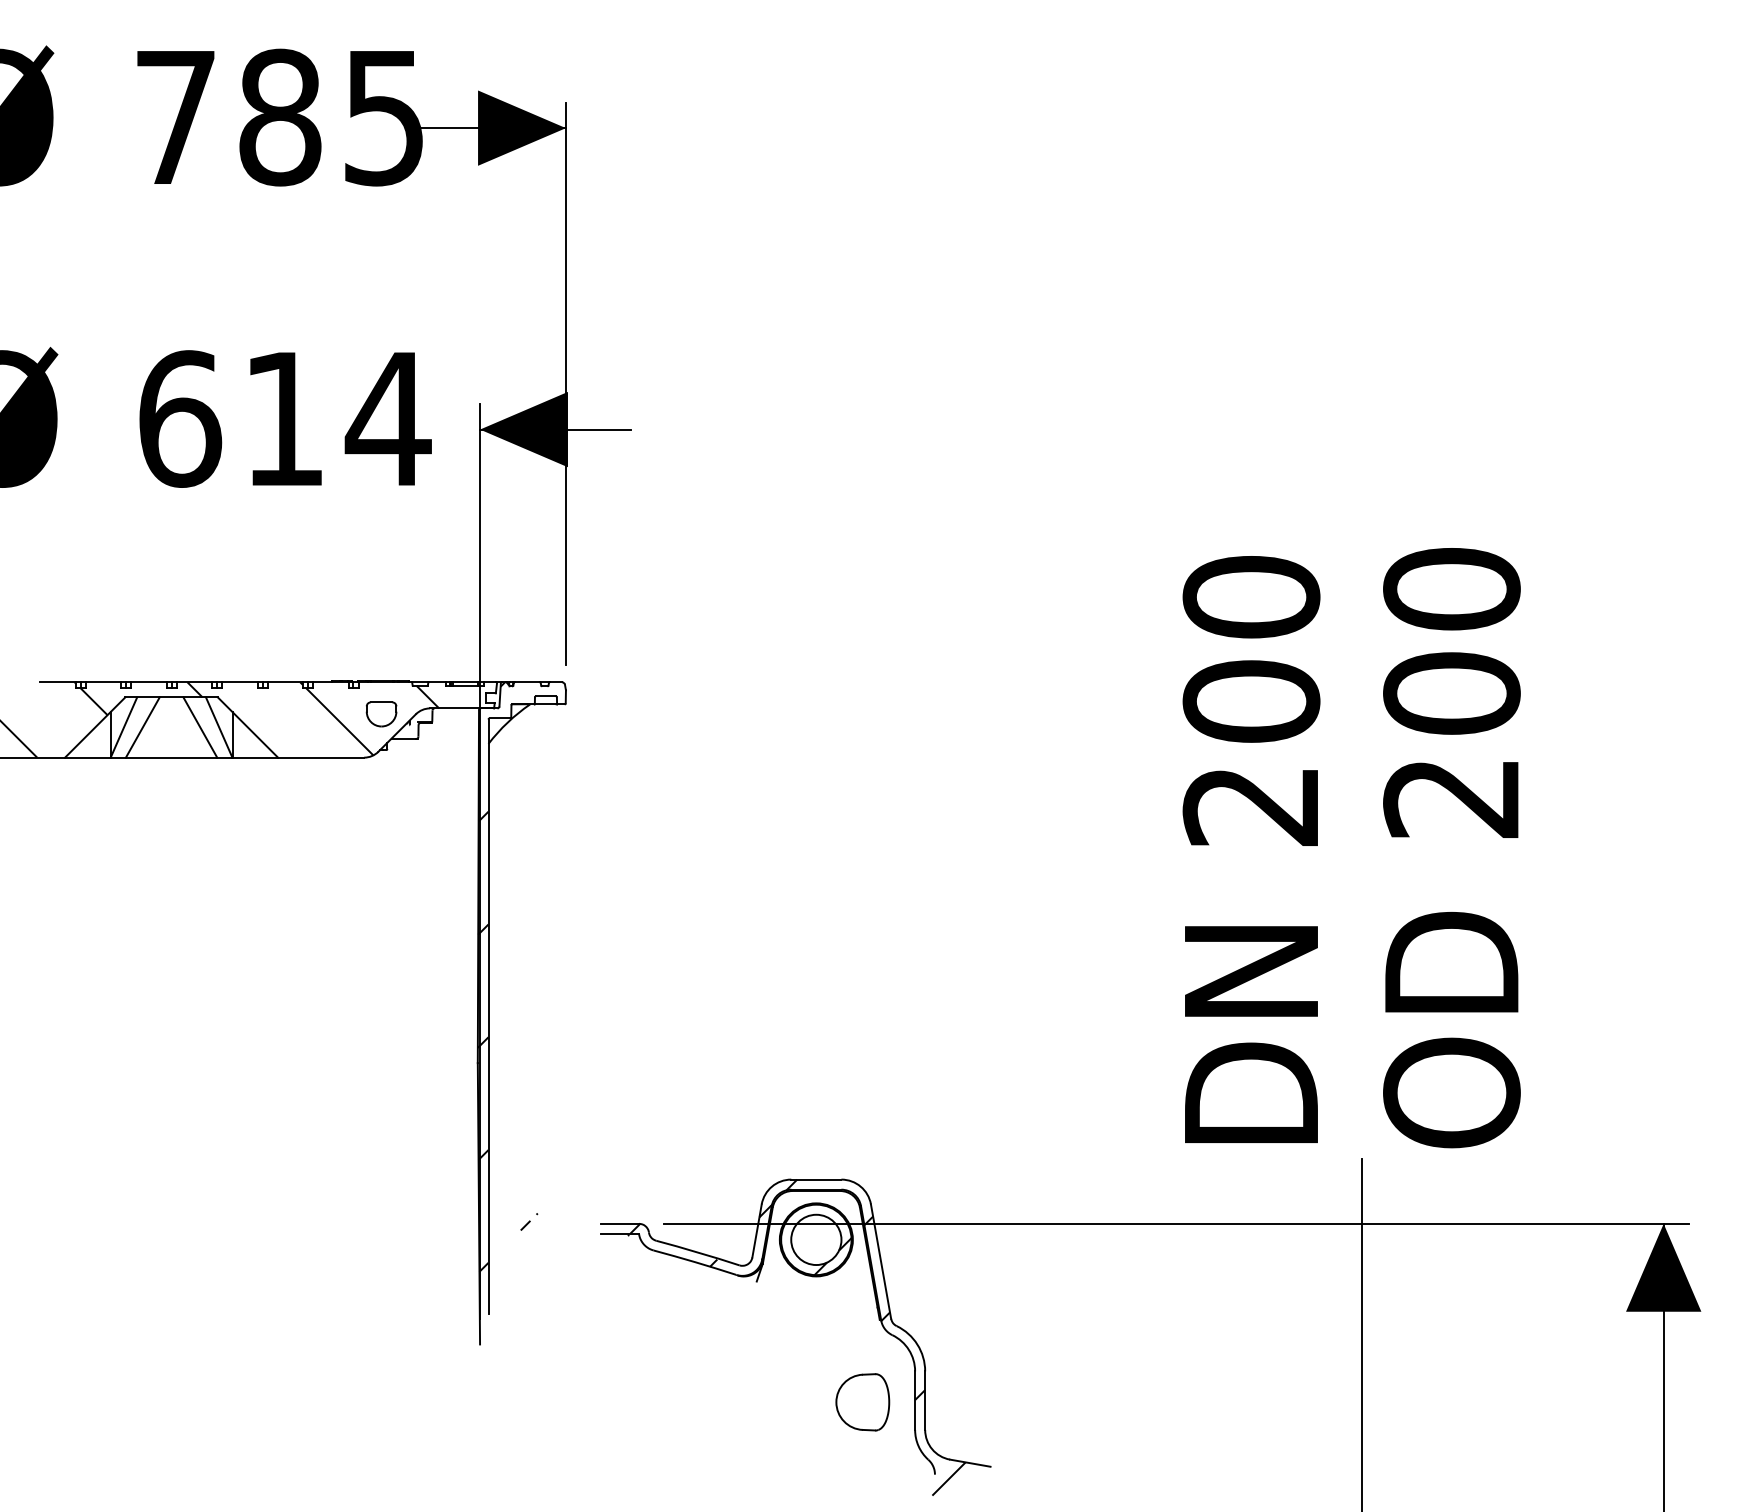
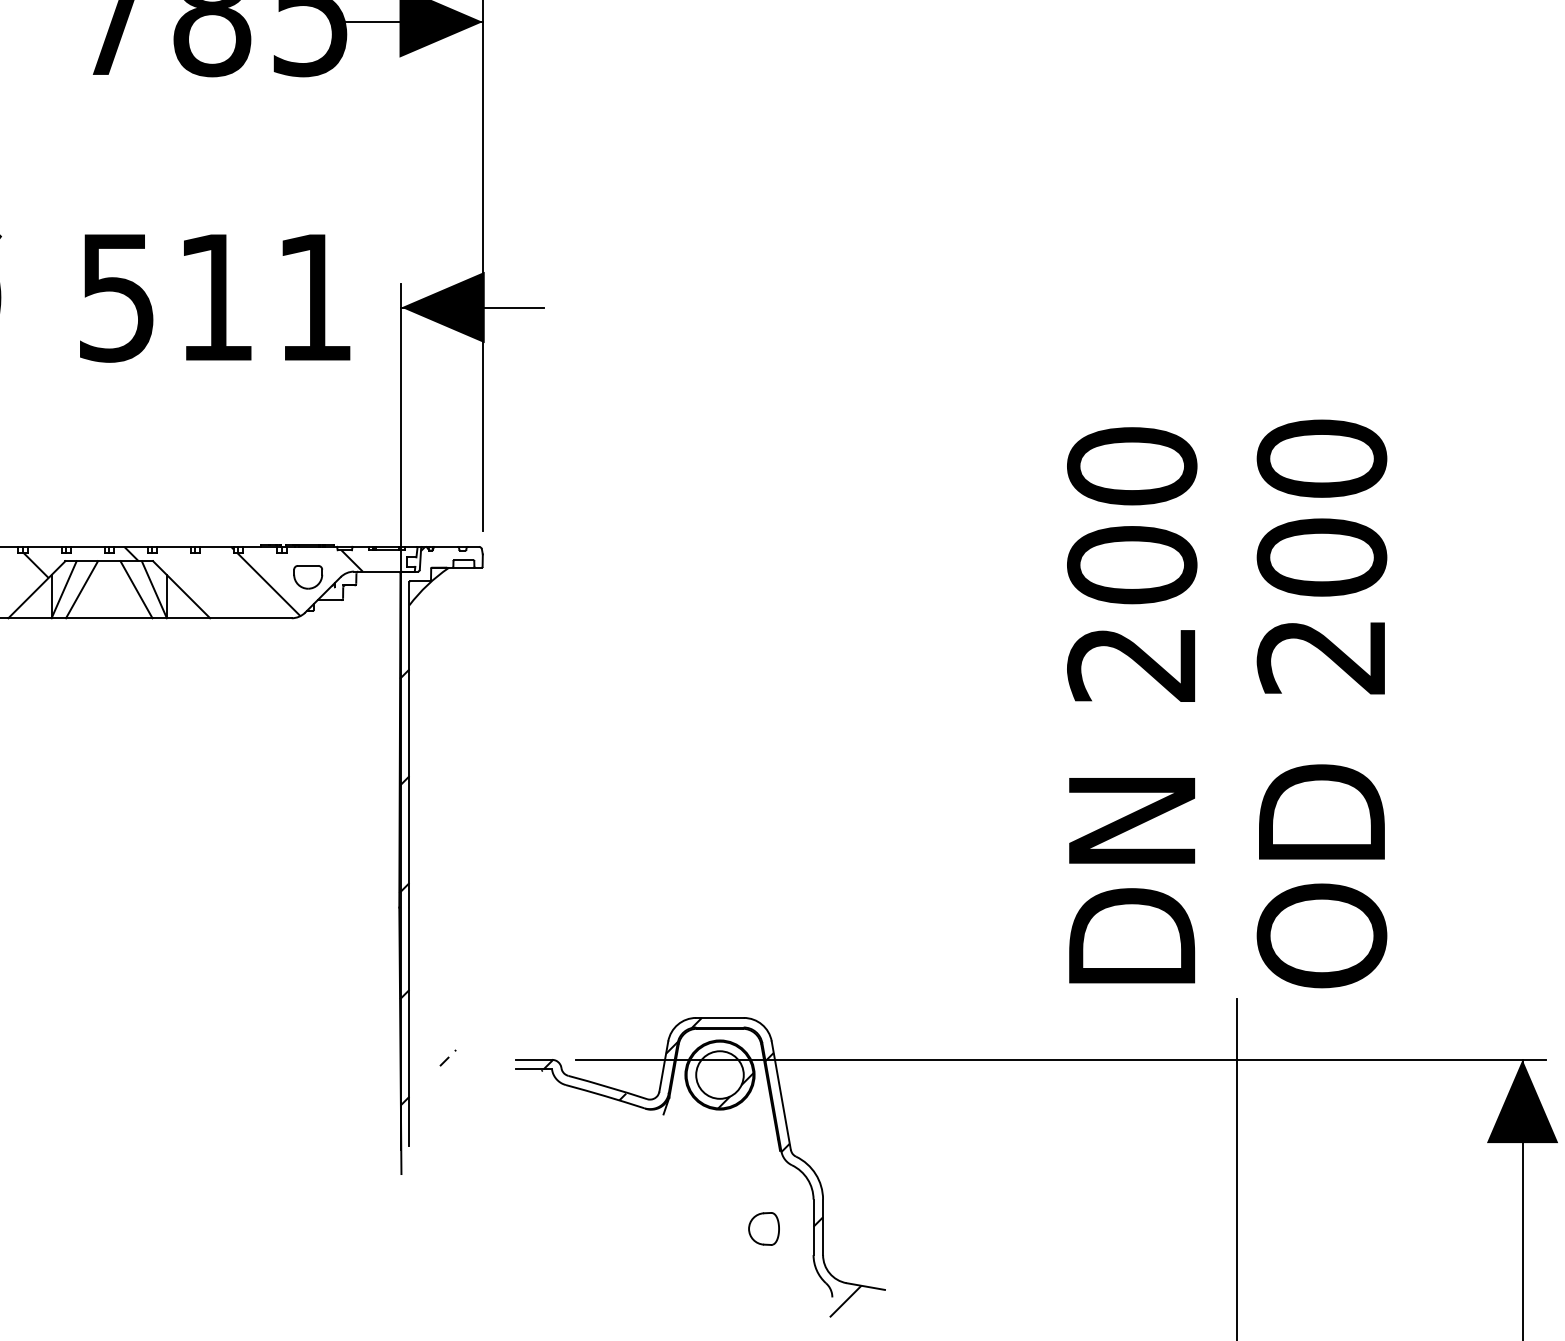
text: (285, 418) -> (217, 297), 614 -> 511
part: (862, 1402) -> (763, 1229), size x0.6

